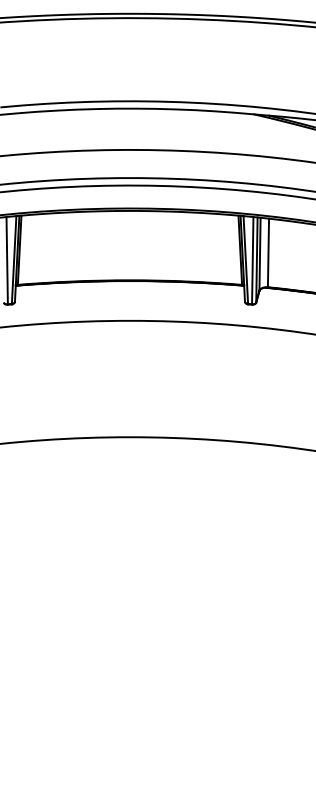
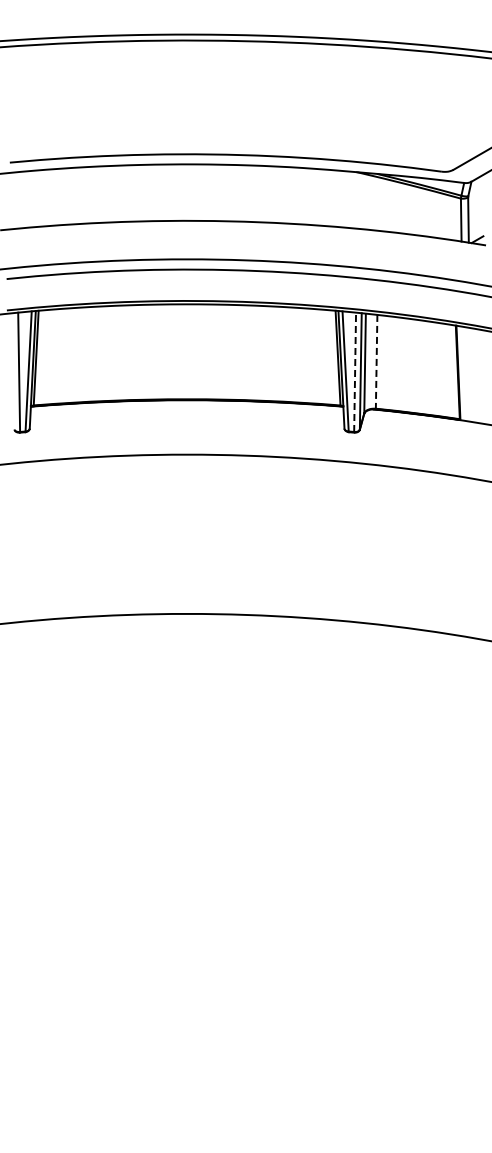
line: (268, 252) -> (376, 361), solid -> dashed
line: (253, 260) -> (355, 372), solid -> dashed

